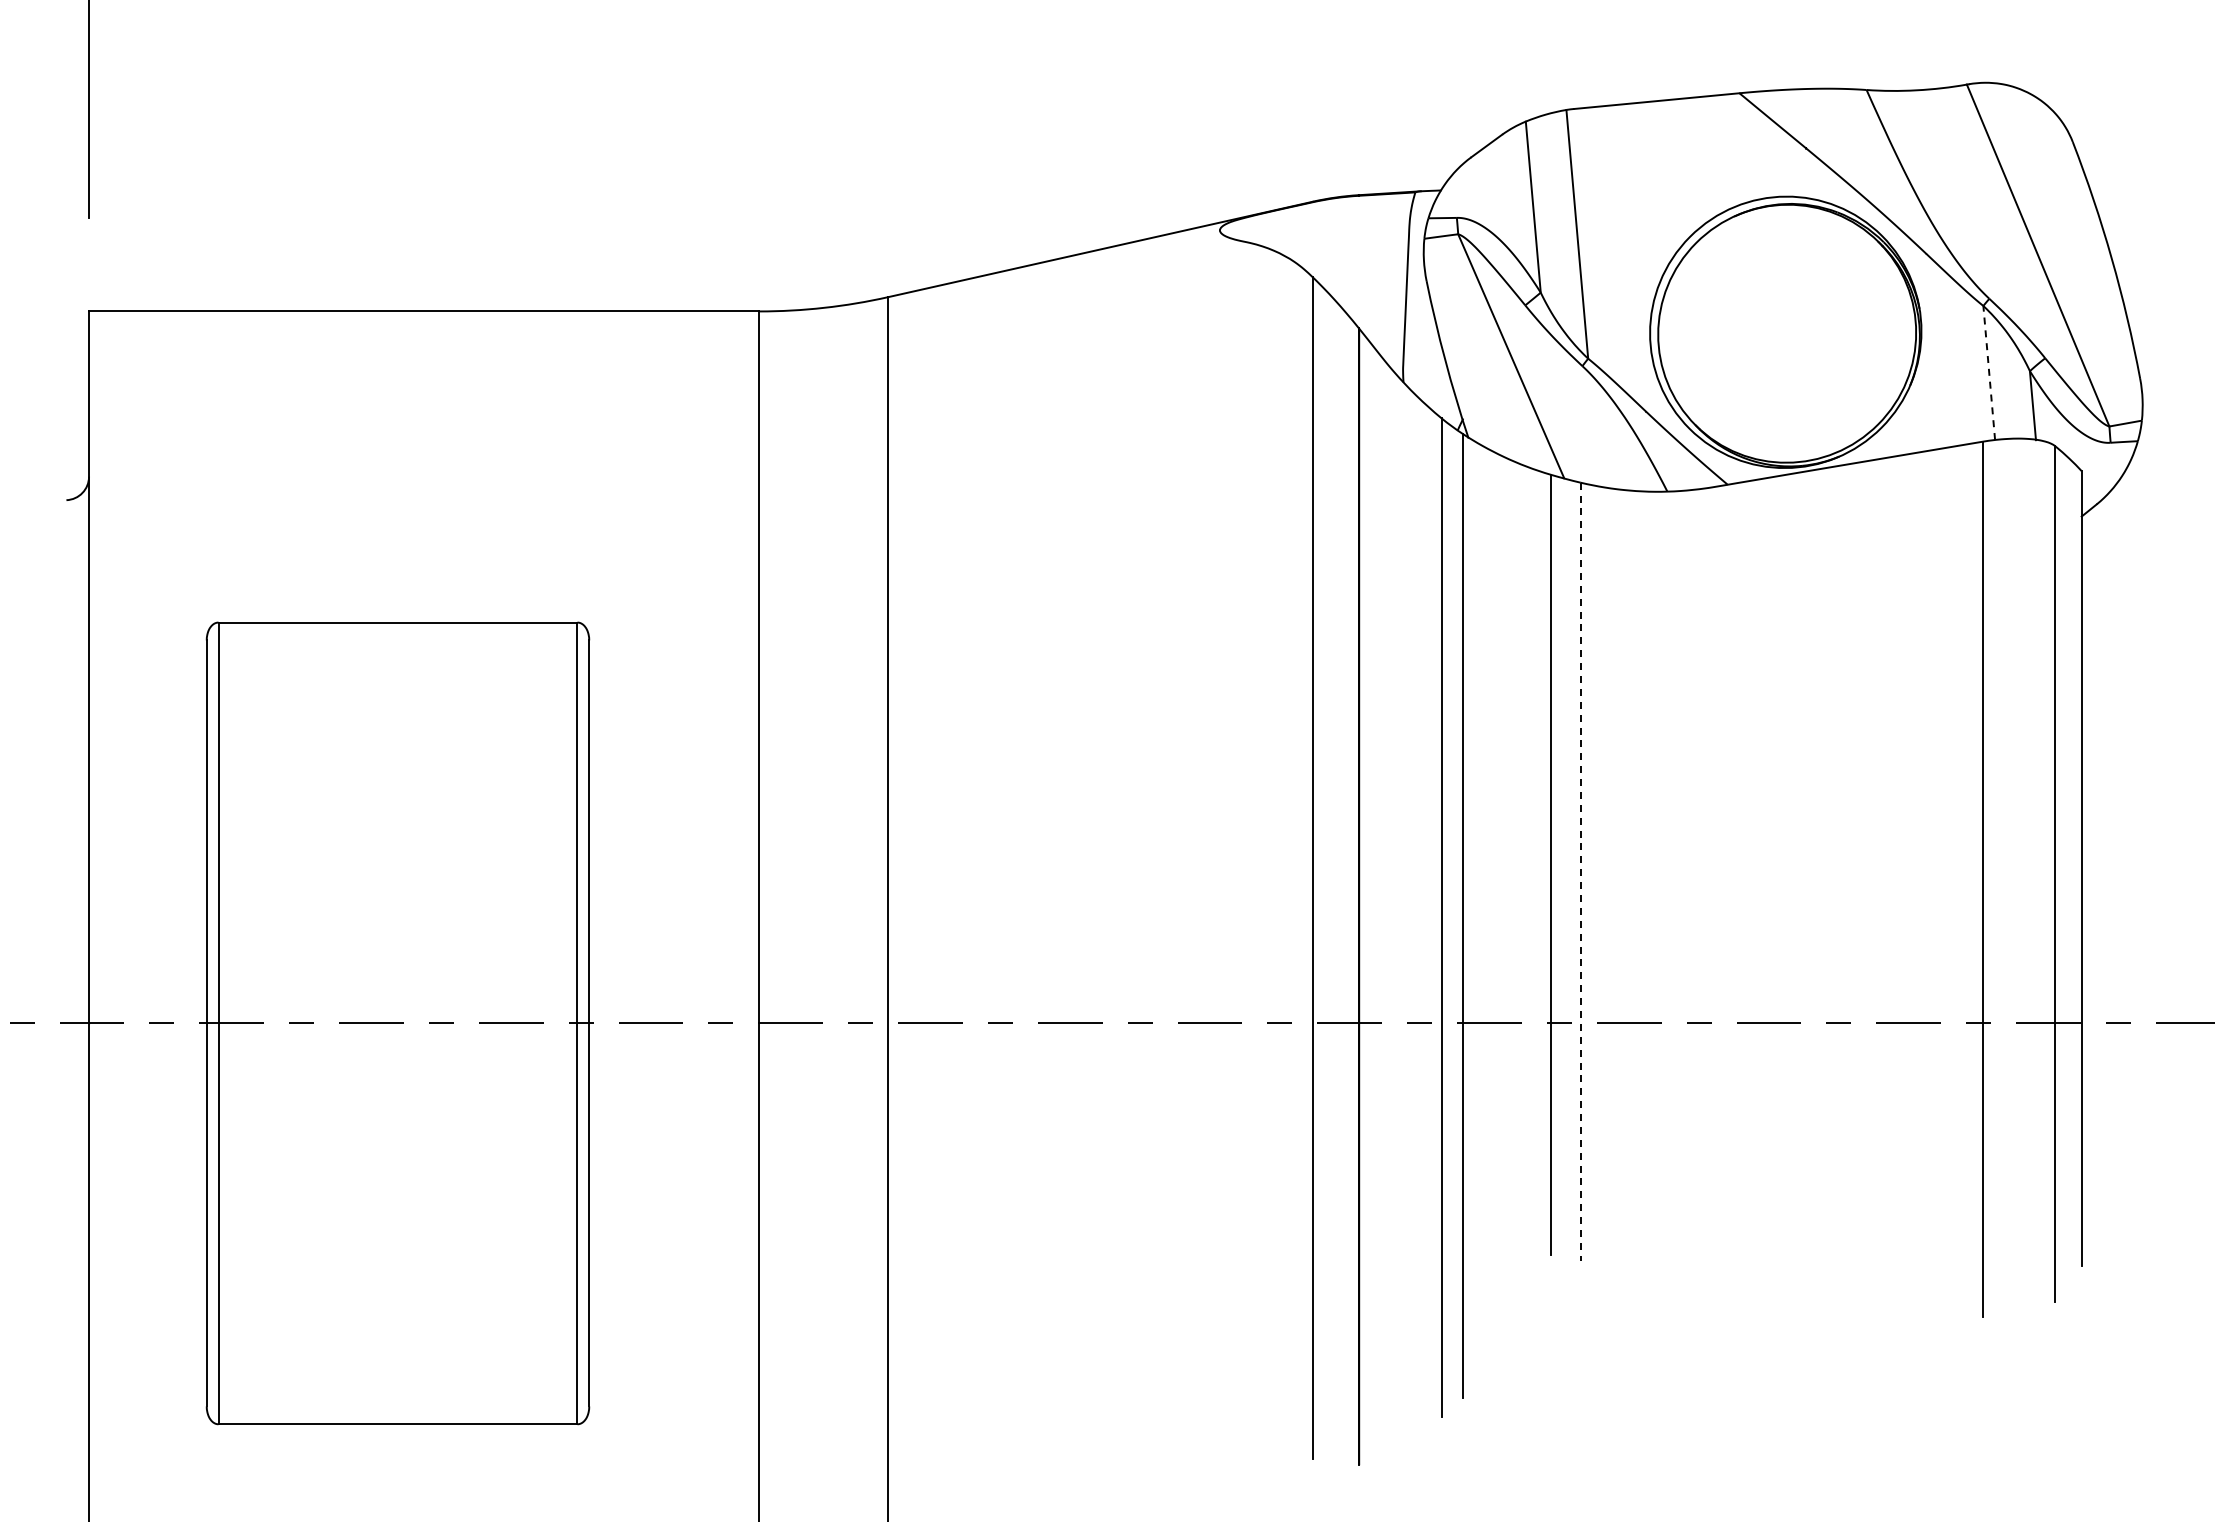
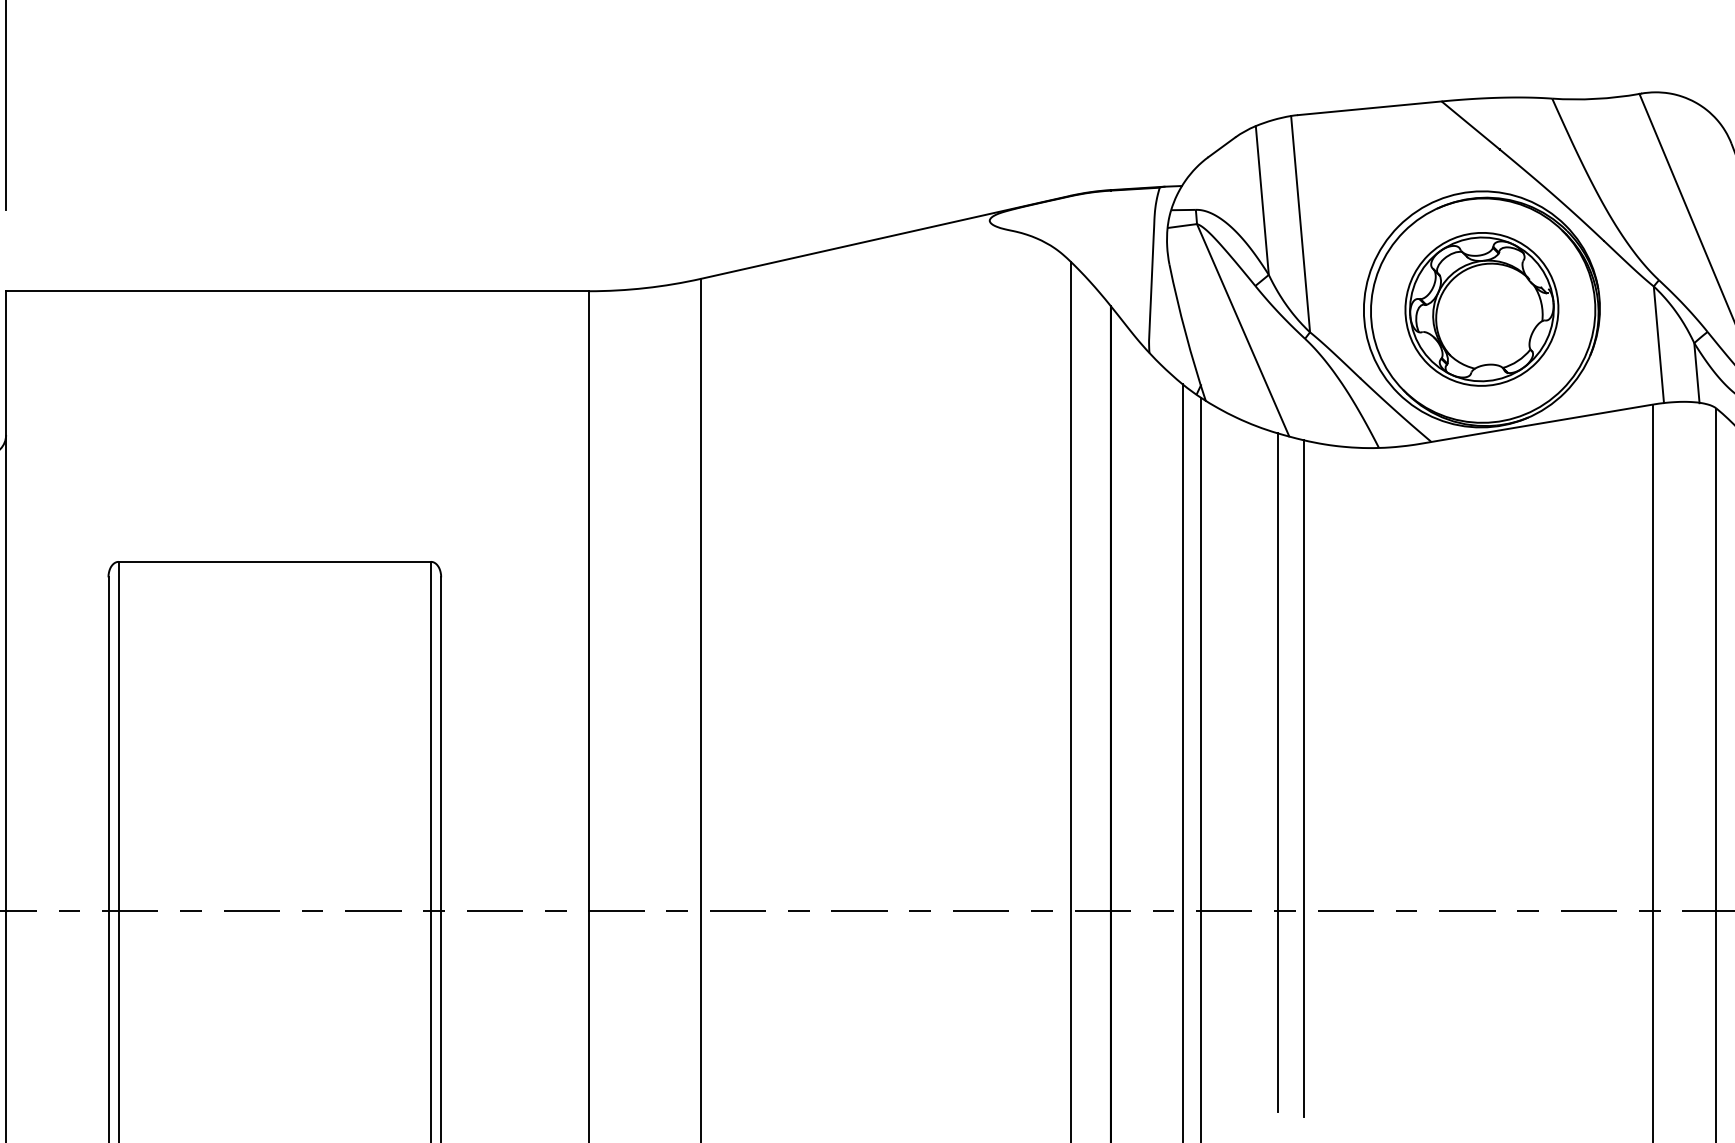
part: (1785, 332) -> (1481, 309), added
line: (1989, 372) -> (1659, 344), dashed -> solid
line: (1580, 872) -> (1303, 779), dashed -> solid

